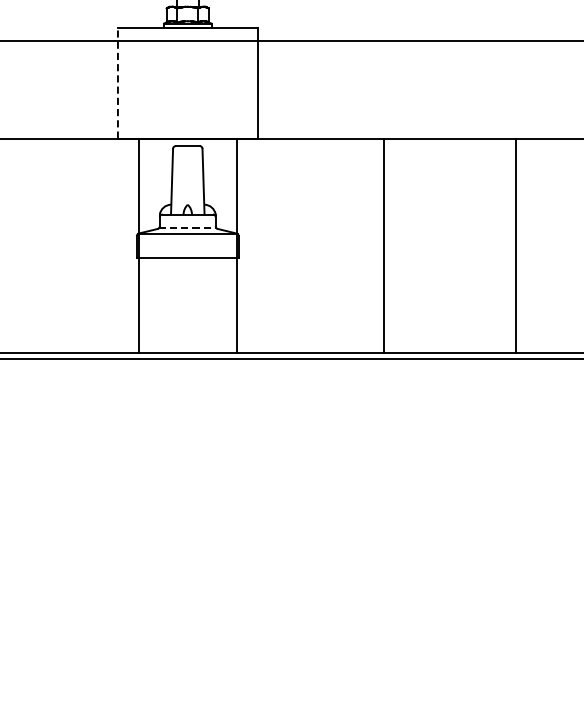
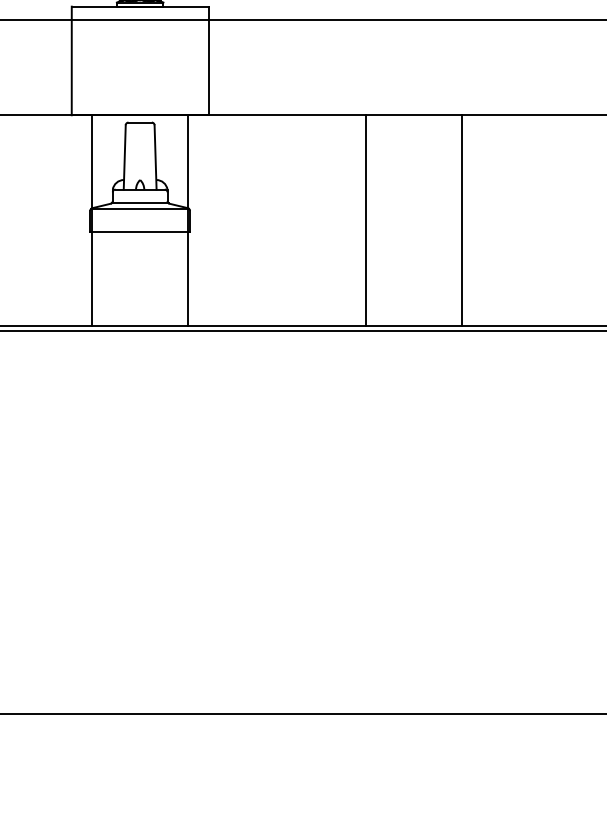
line: (117, 82) -> (71, 60), dashed -> solid
line: (188, 228) -> (140, 203), dashed -> solid
line: (384, 246) -> (365, 220), moved

